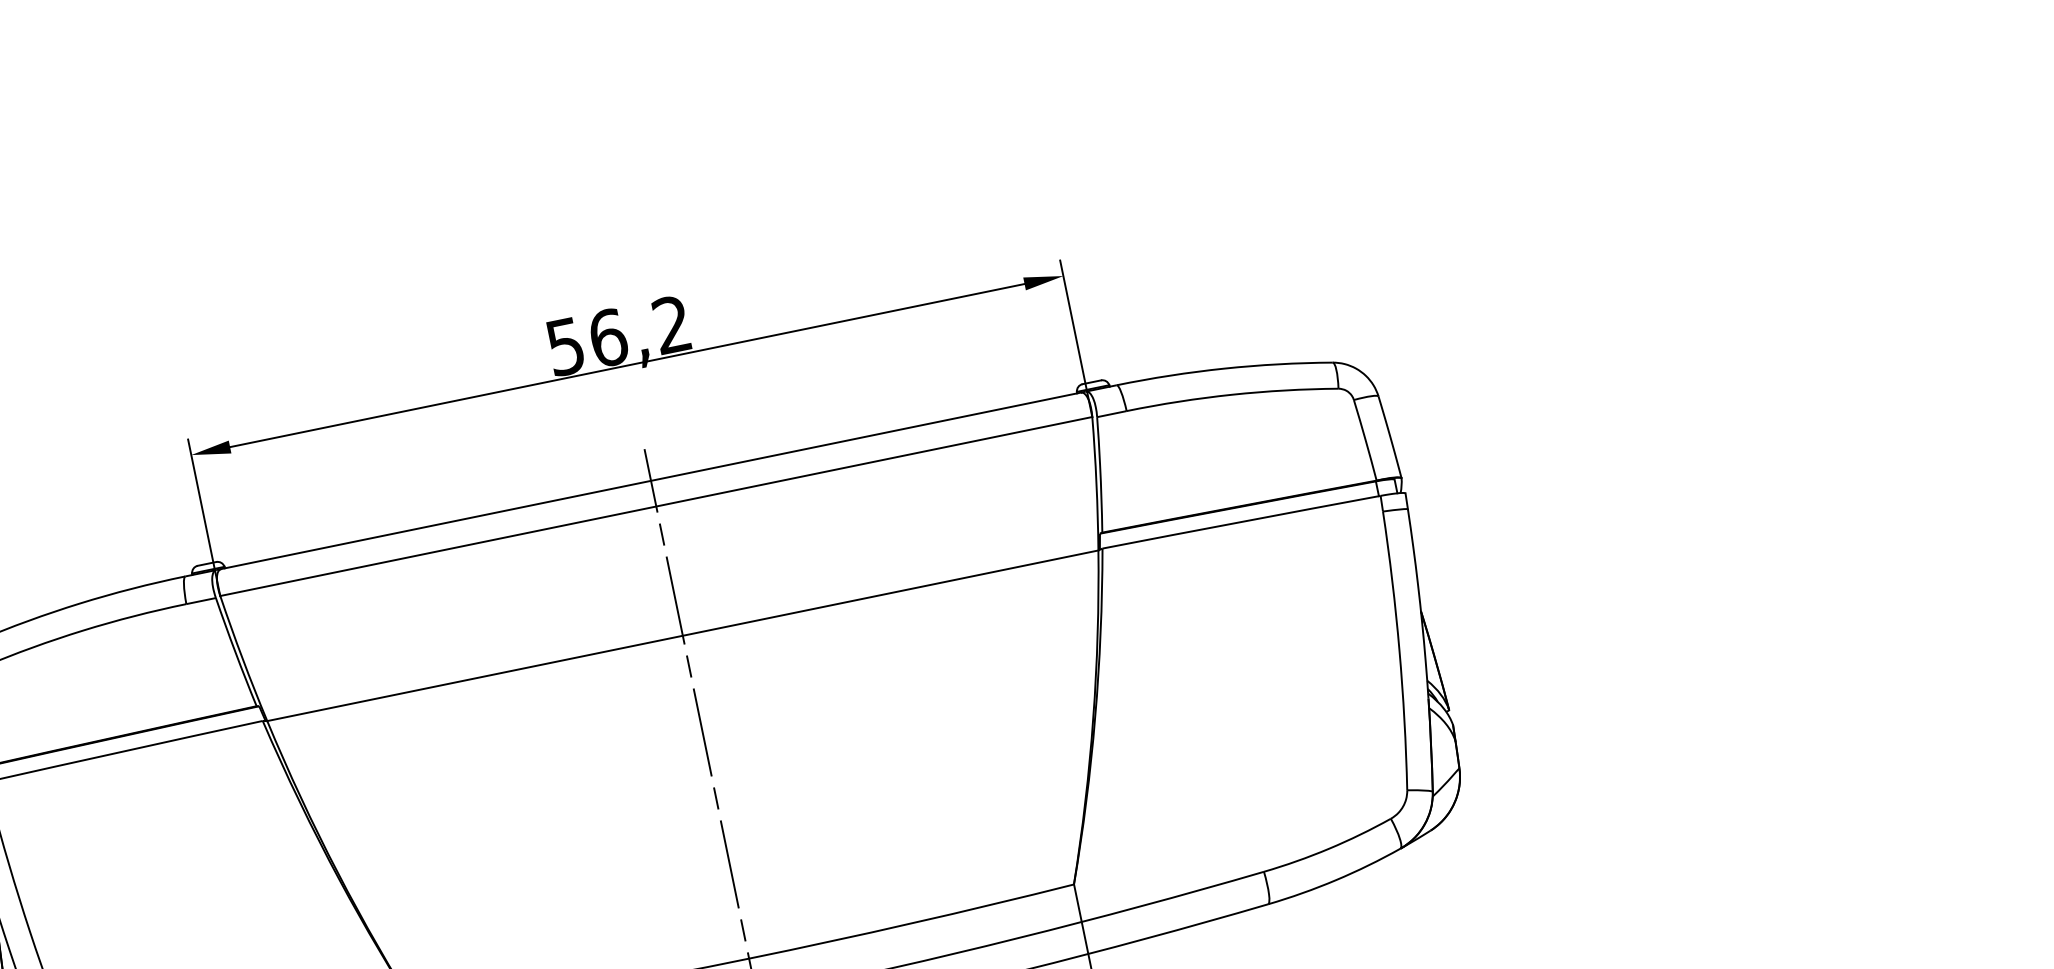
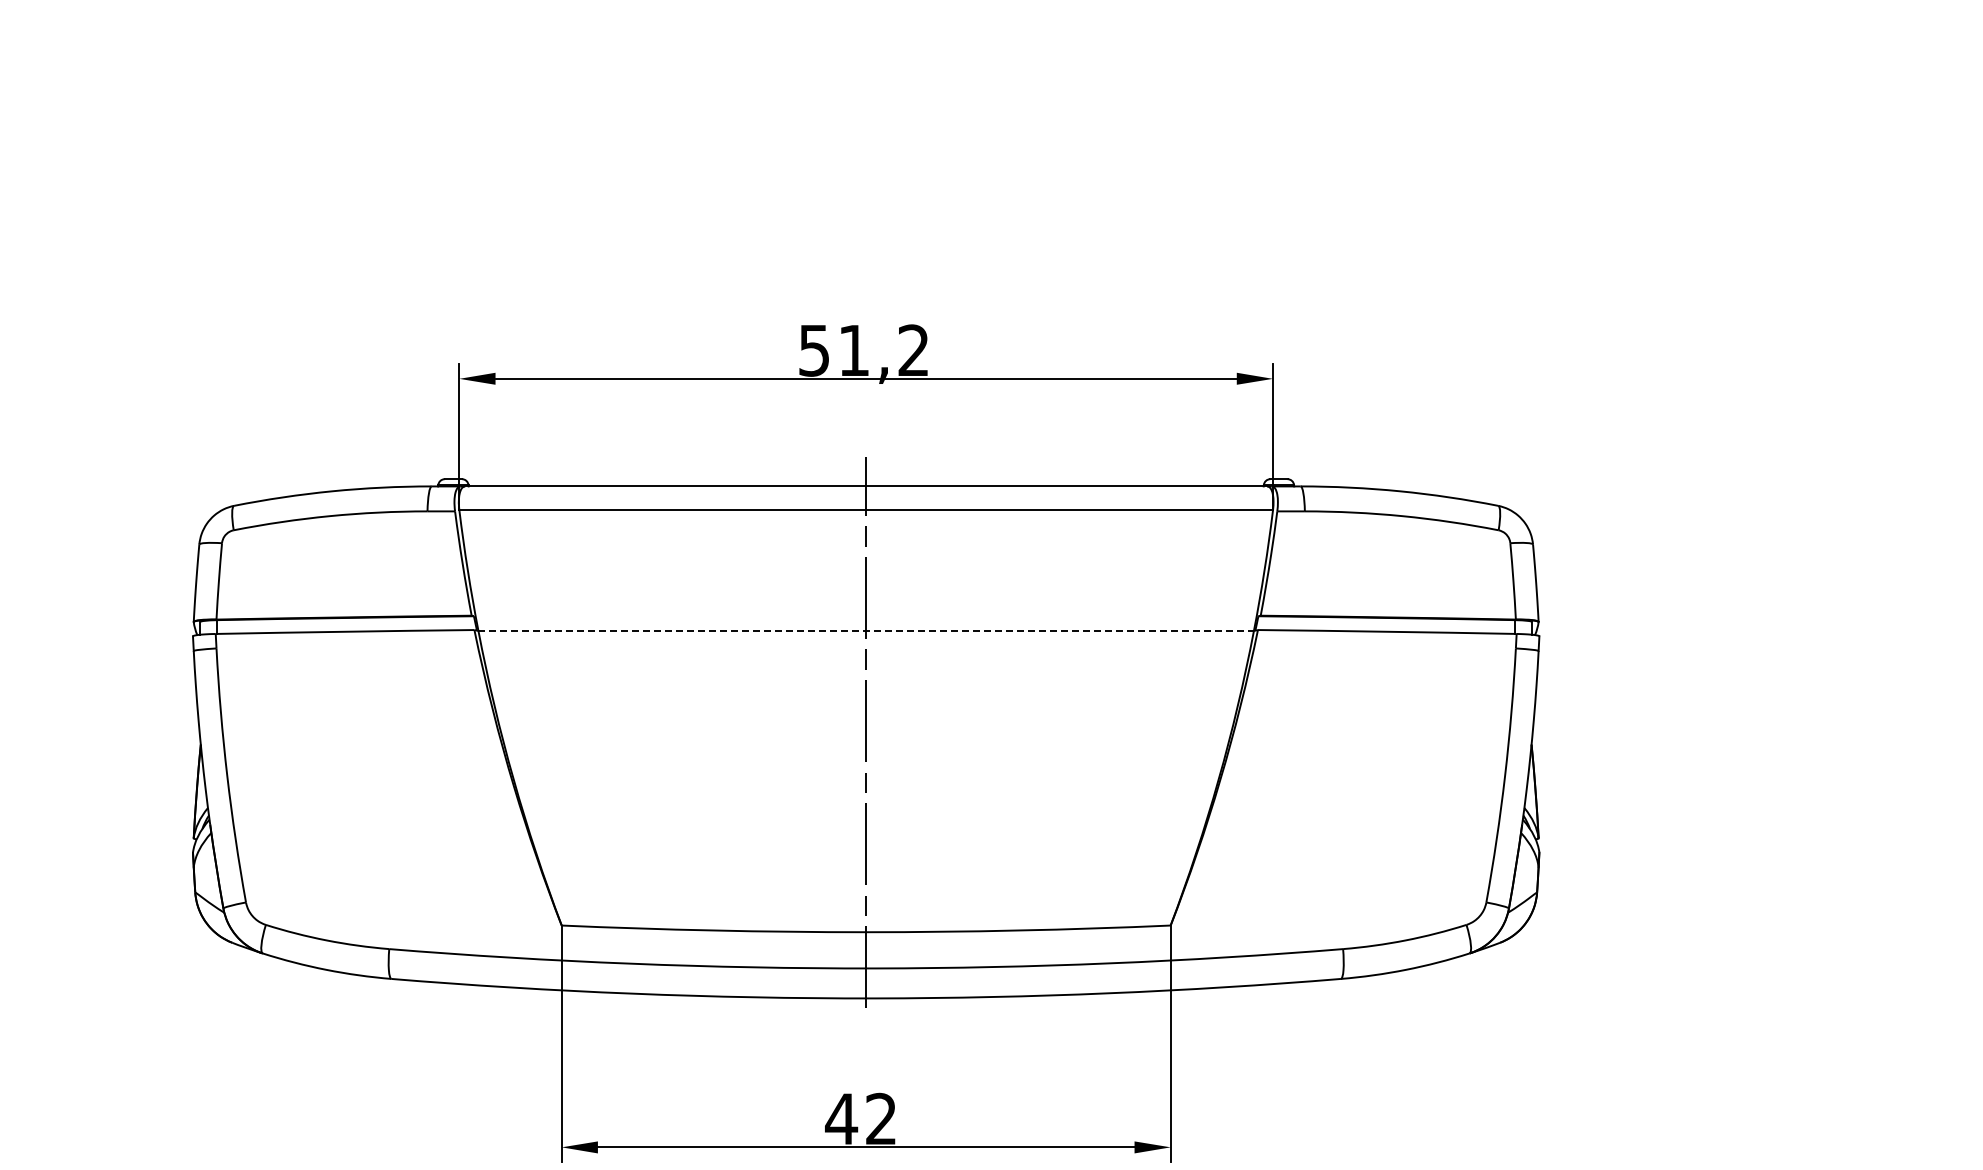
text: (608, 337) -> (854, 350), 56,2 -> 51,2
line: (683, 635) -> (866, 630), solid -> dashed

